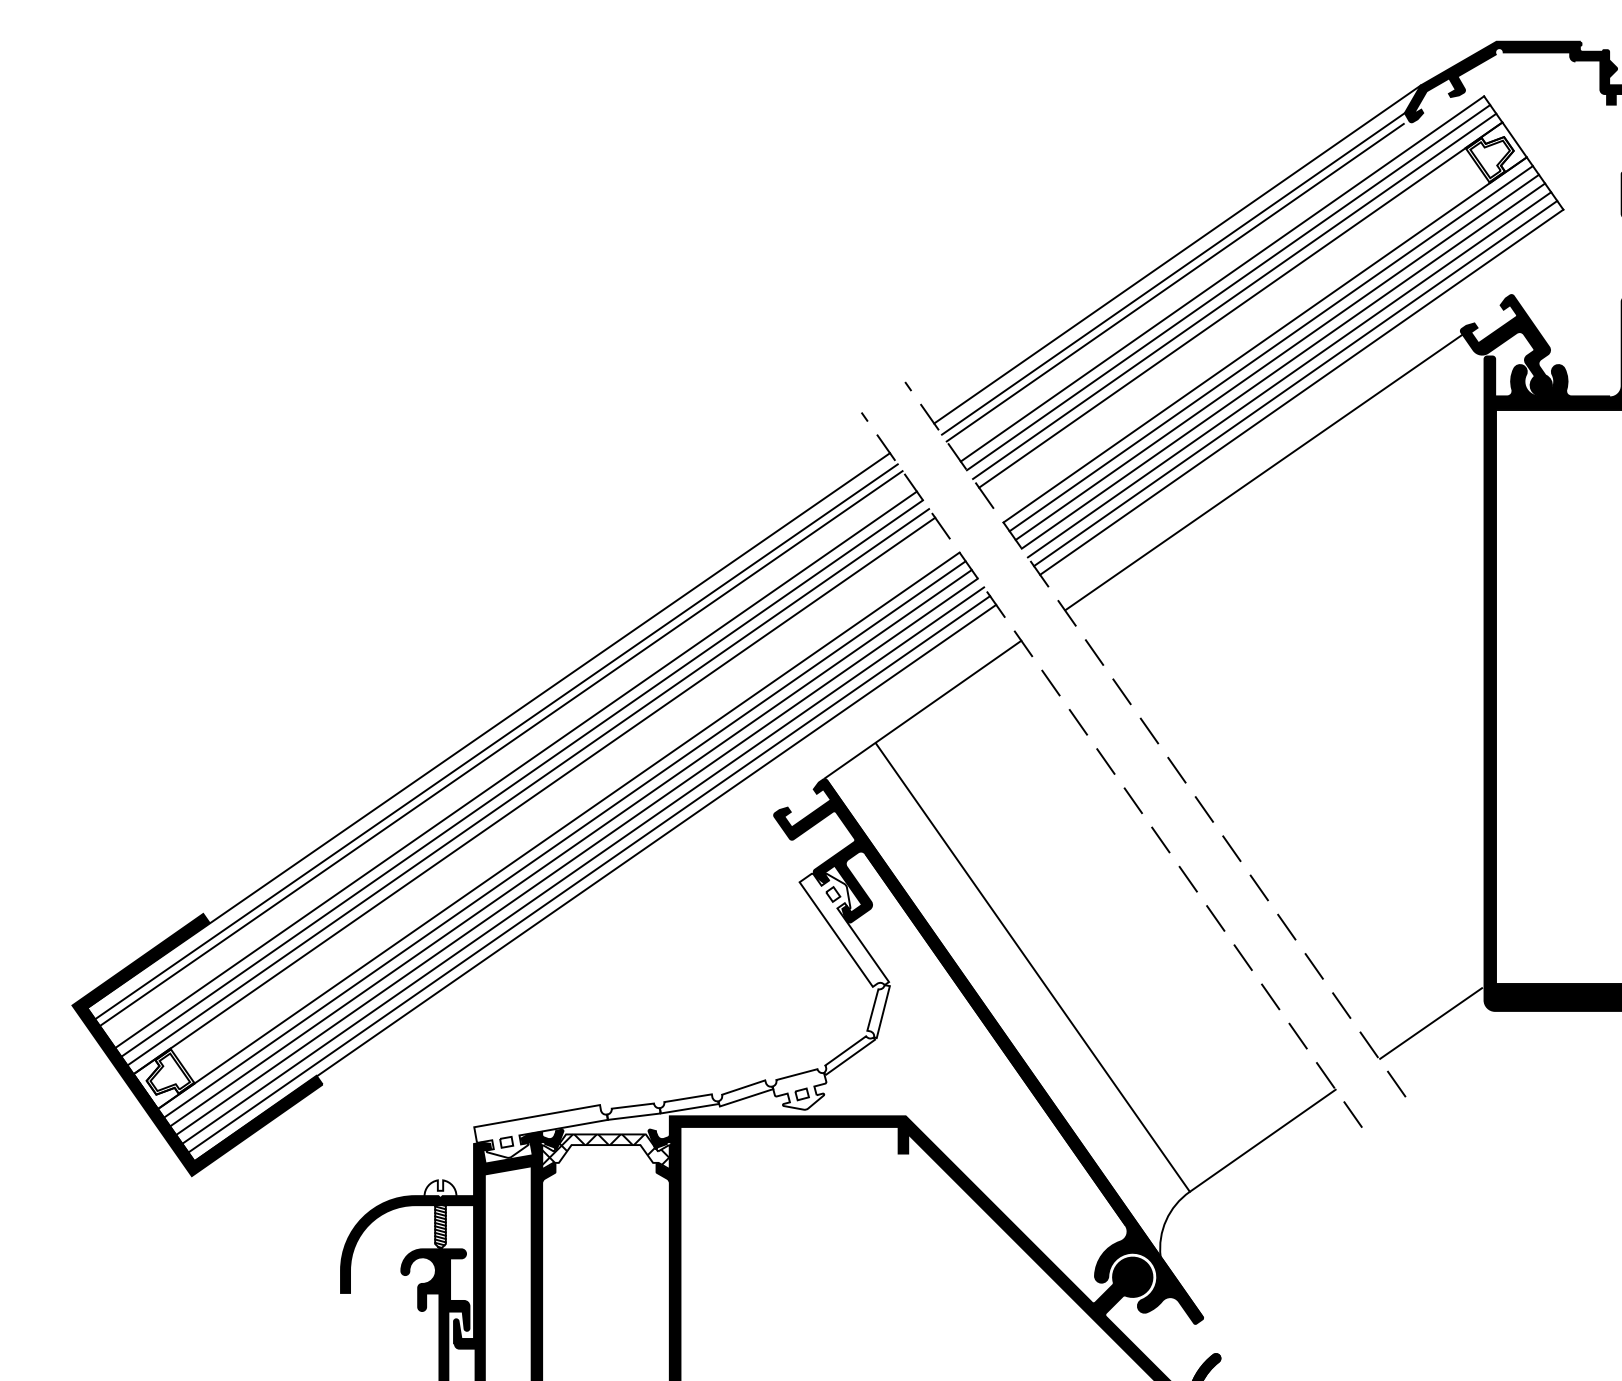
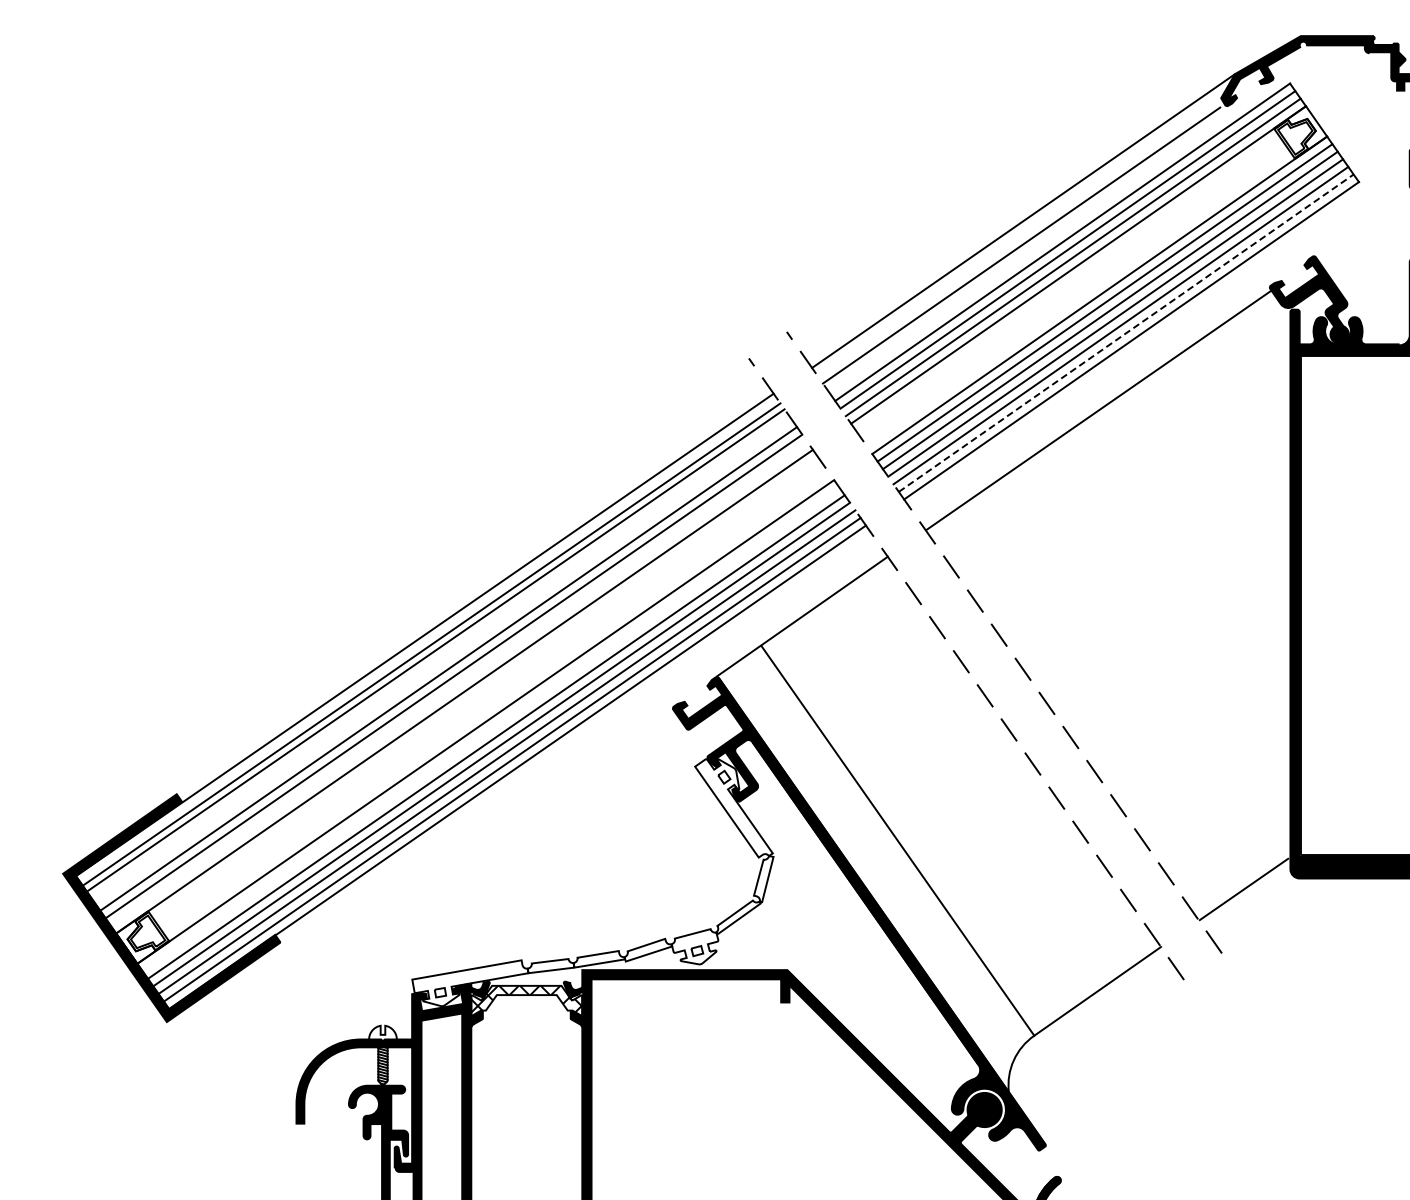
line: (1172, 273) -> (1019, 237), removed
line: (1295, 382) -> (1126, 332), solid -> dashed
line: (527, 786) -> (458, 683), removed
line: (564, 839) -> (490, 729), removed

